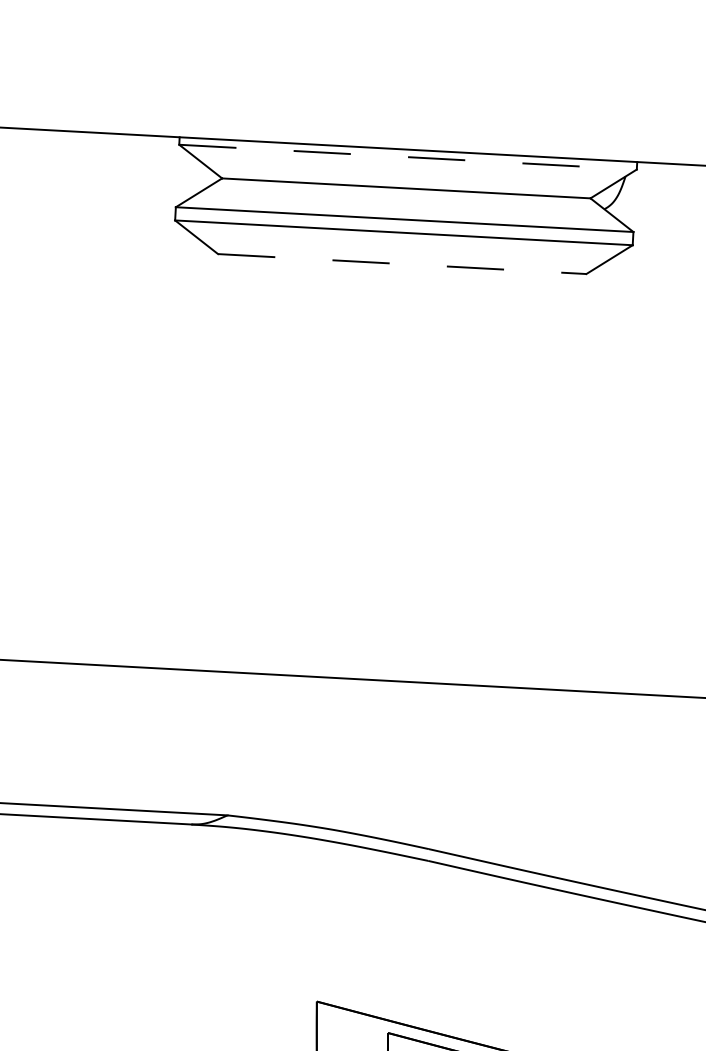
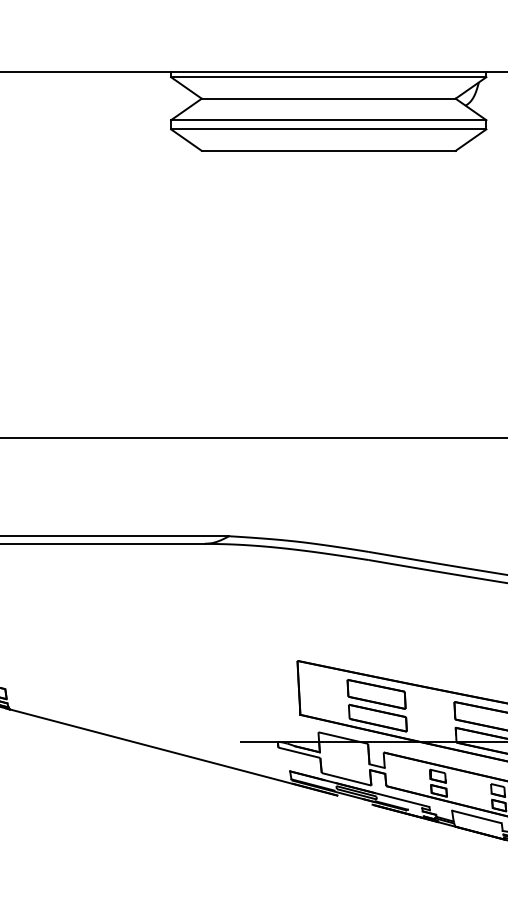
line: (407, 157) -> (328, 77), dashed -> solid
line: (401, 263) -> (328, 150), dashed -> solid

